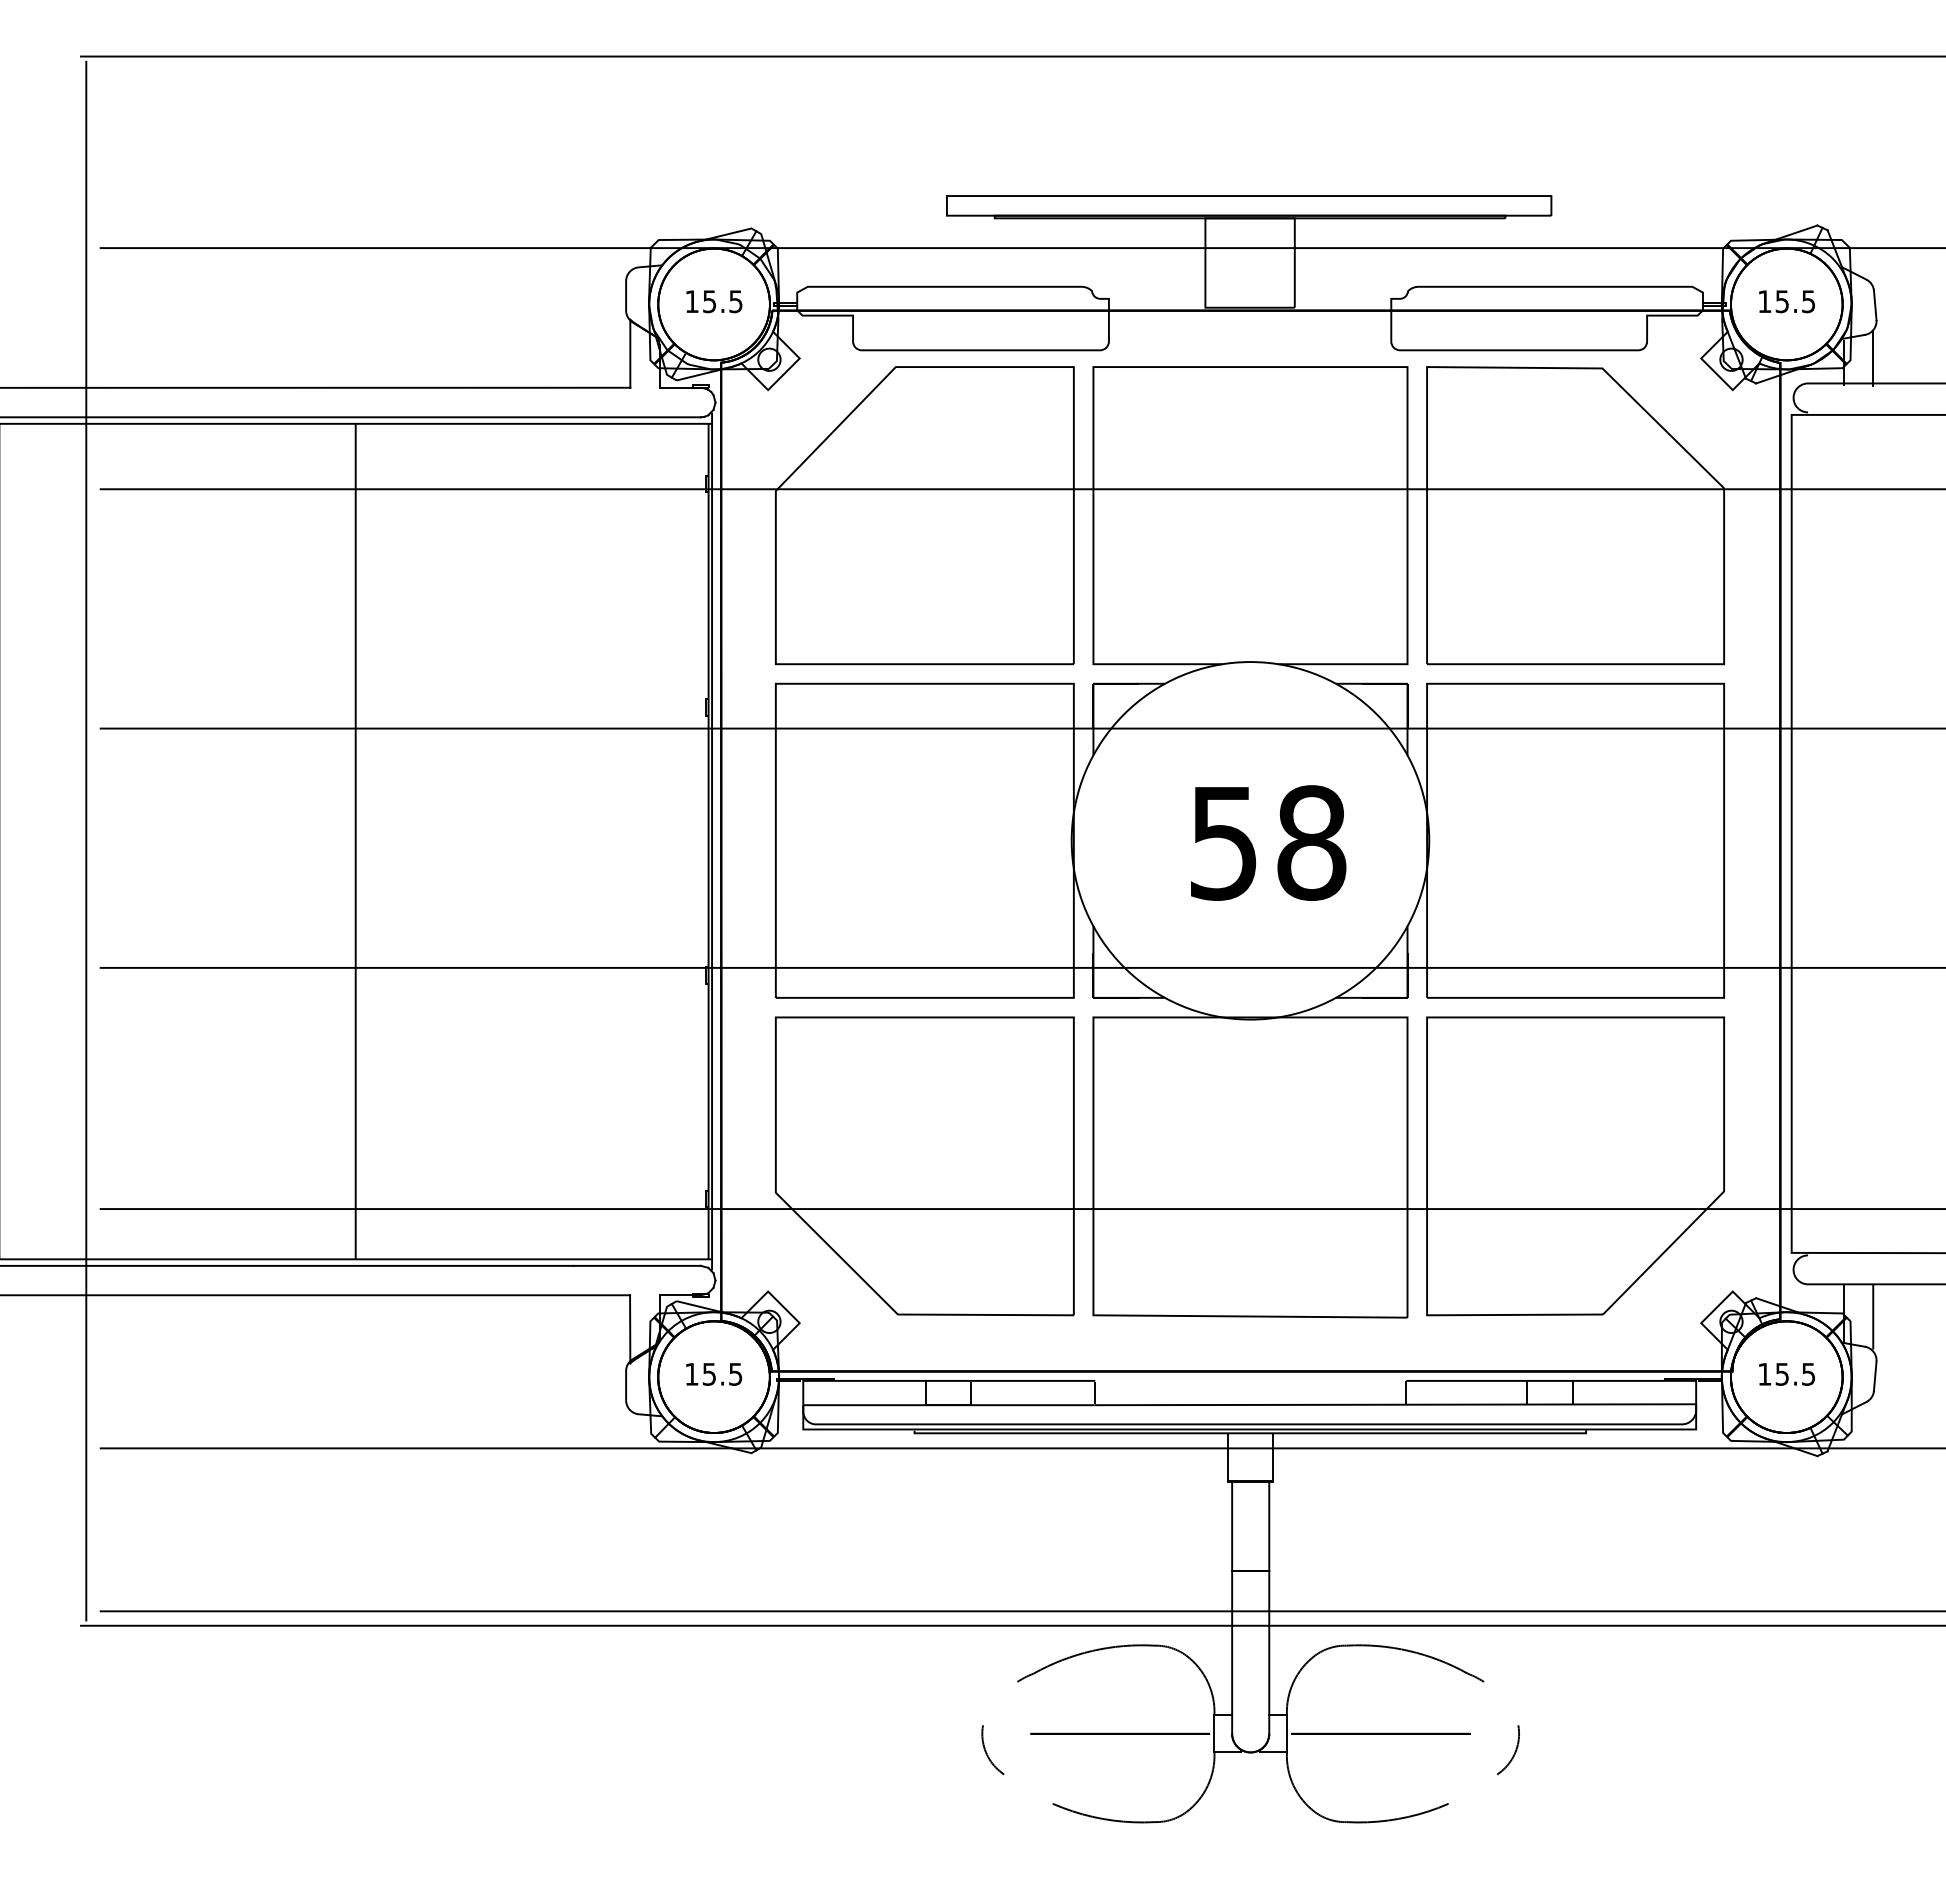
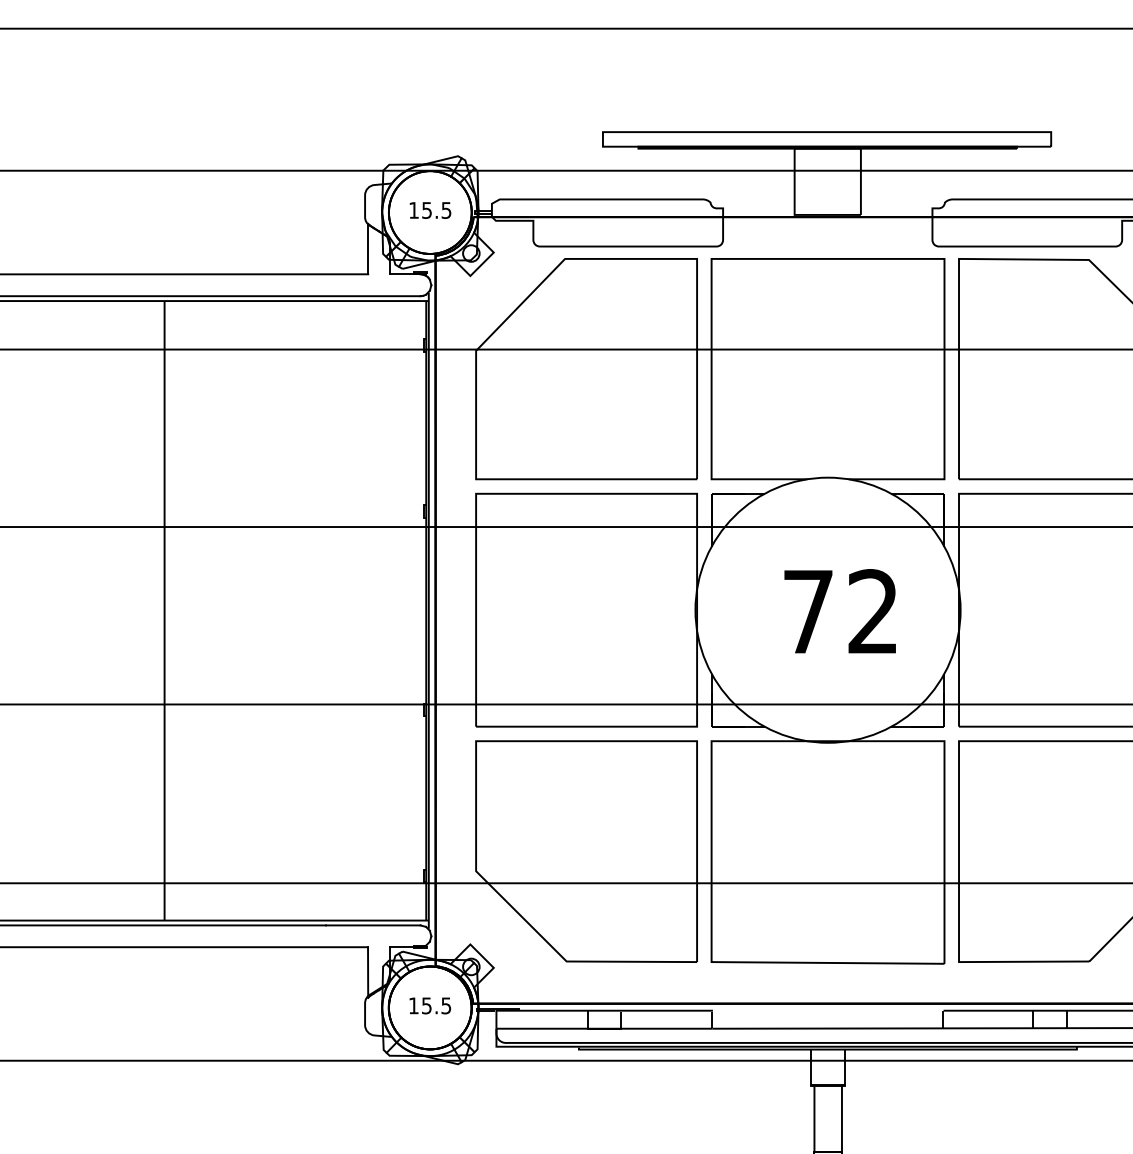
text: (1268, 842) -> (841, 611), 58 -> 72

